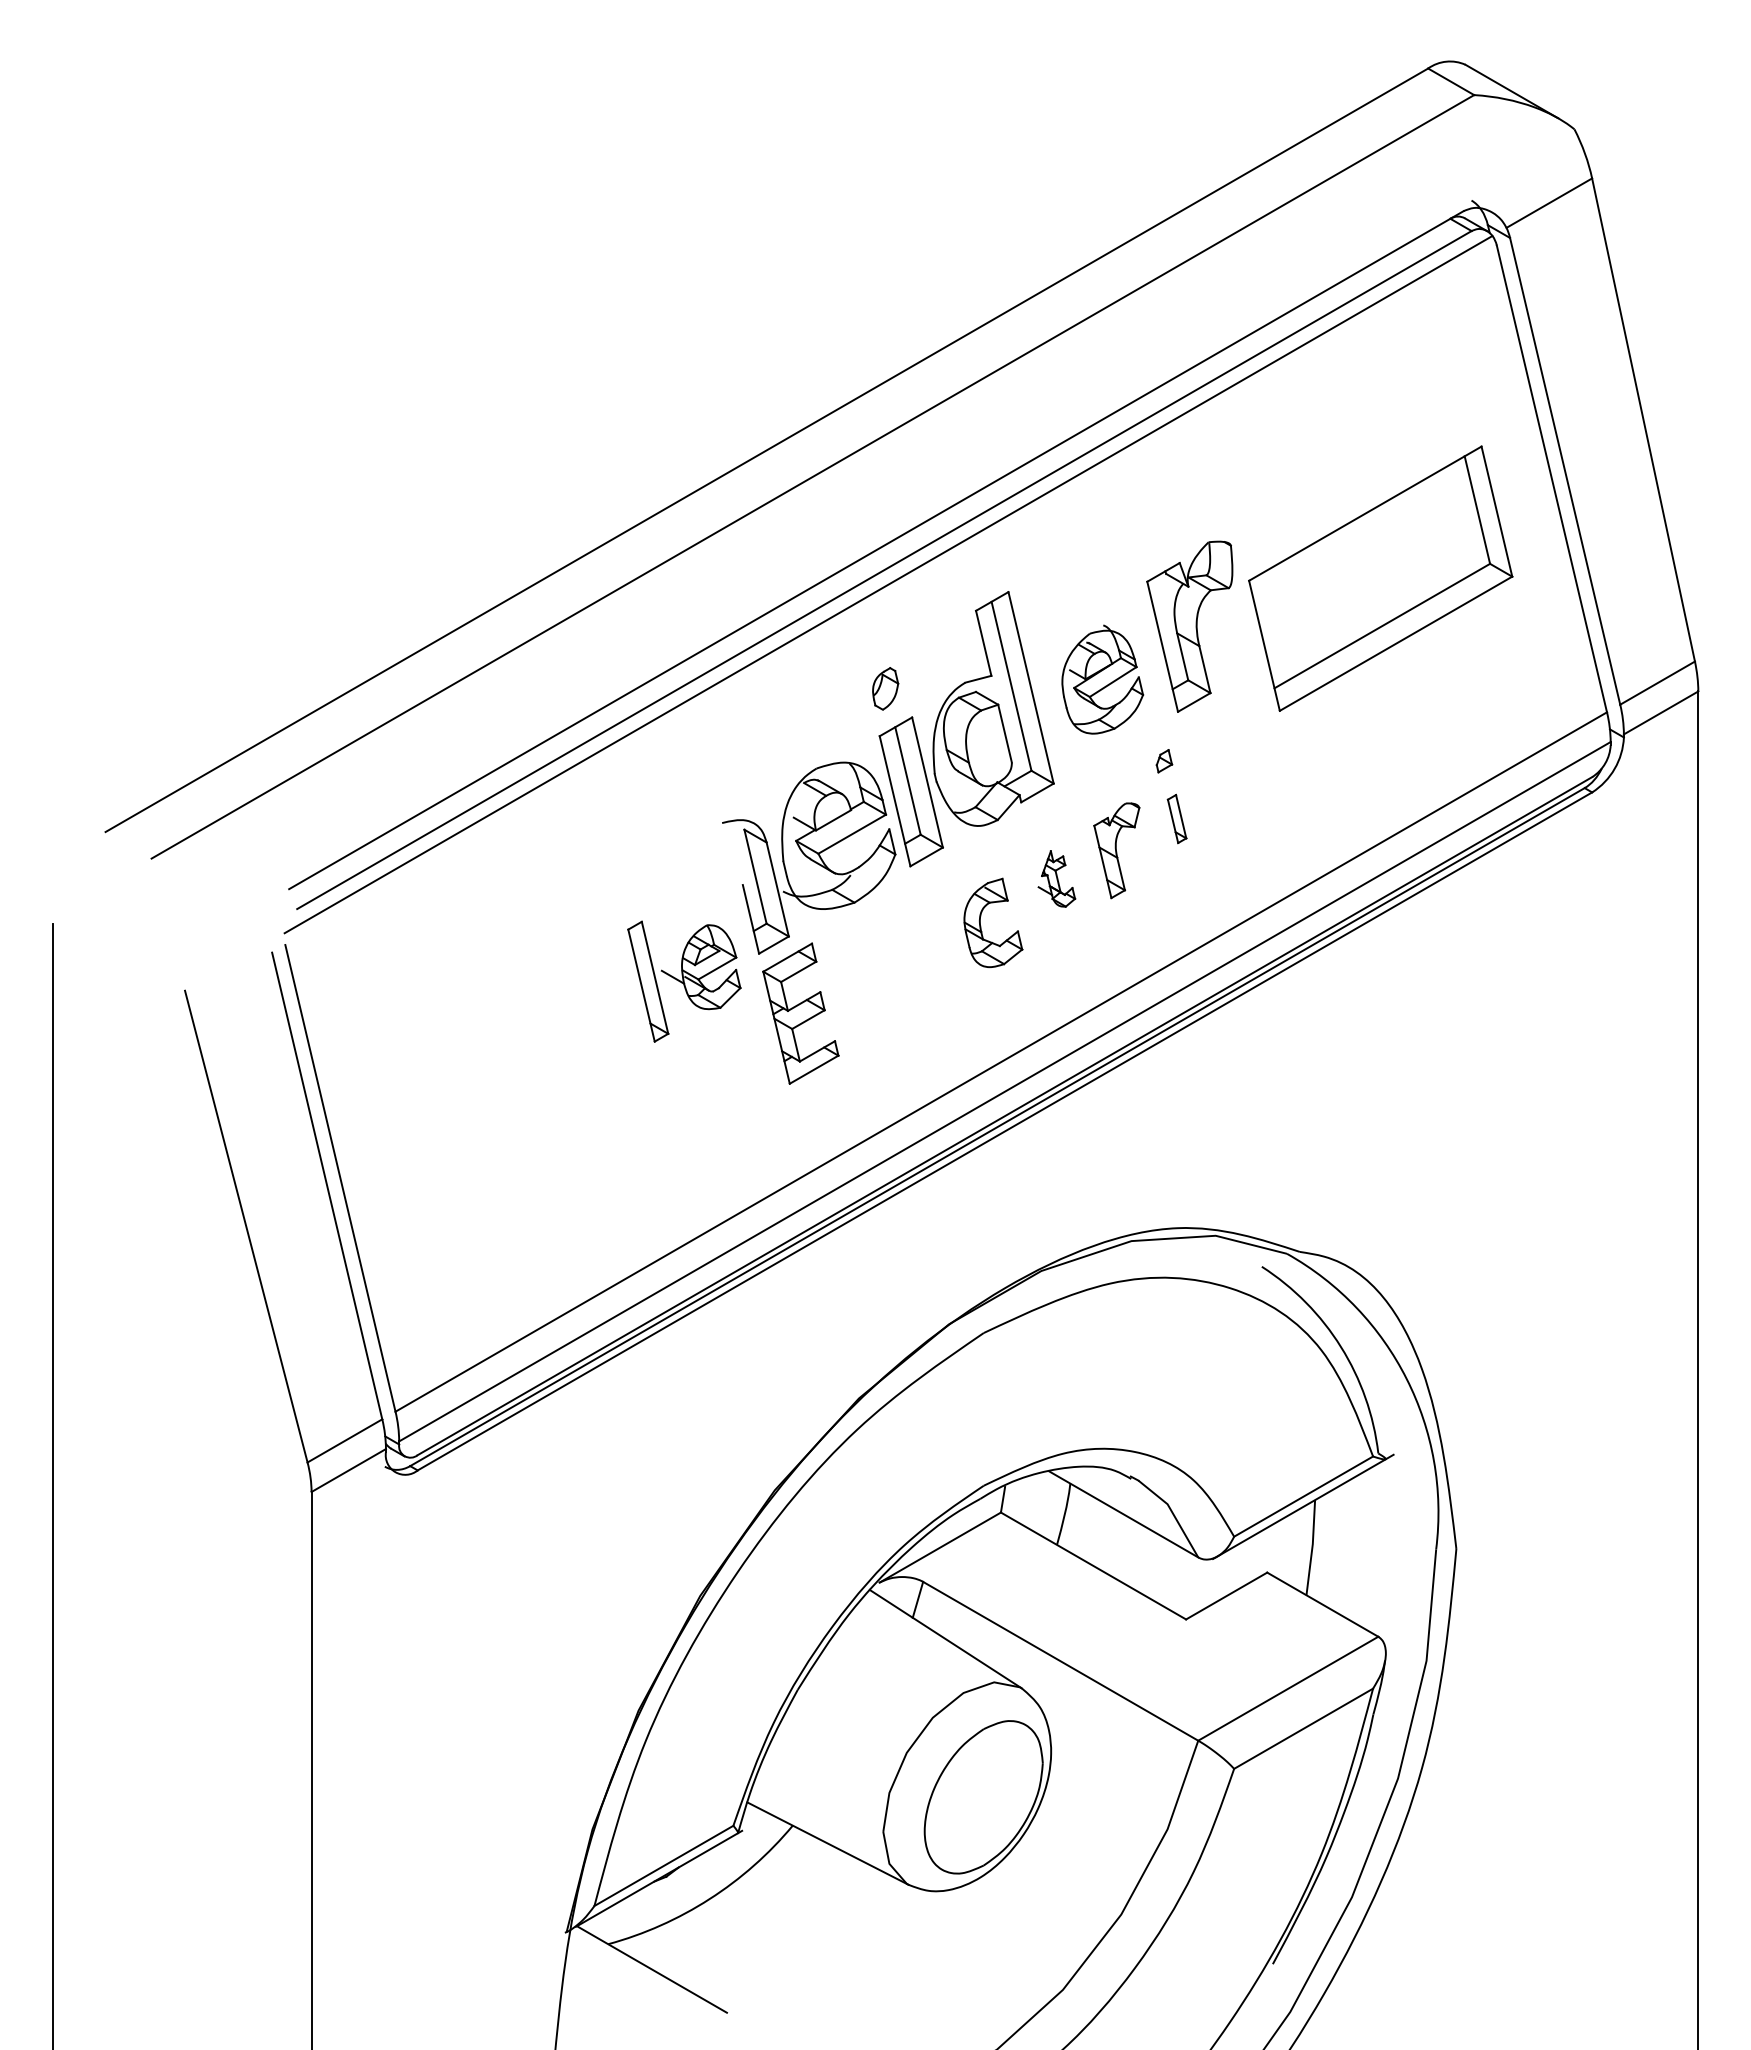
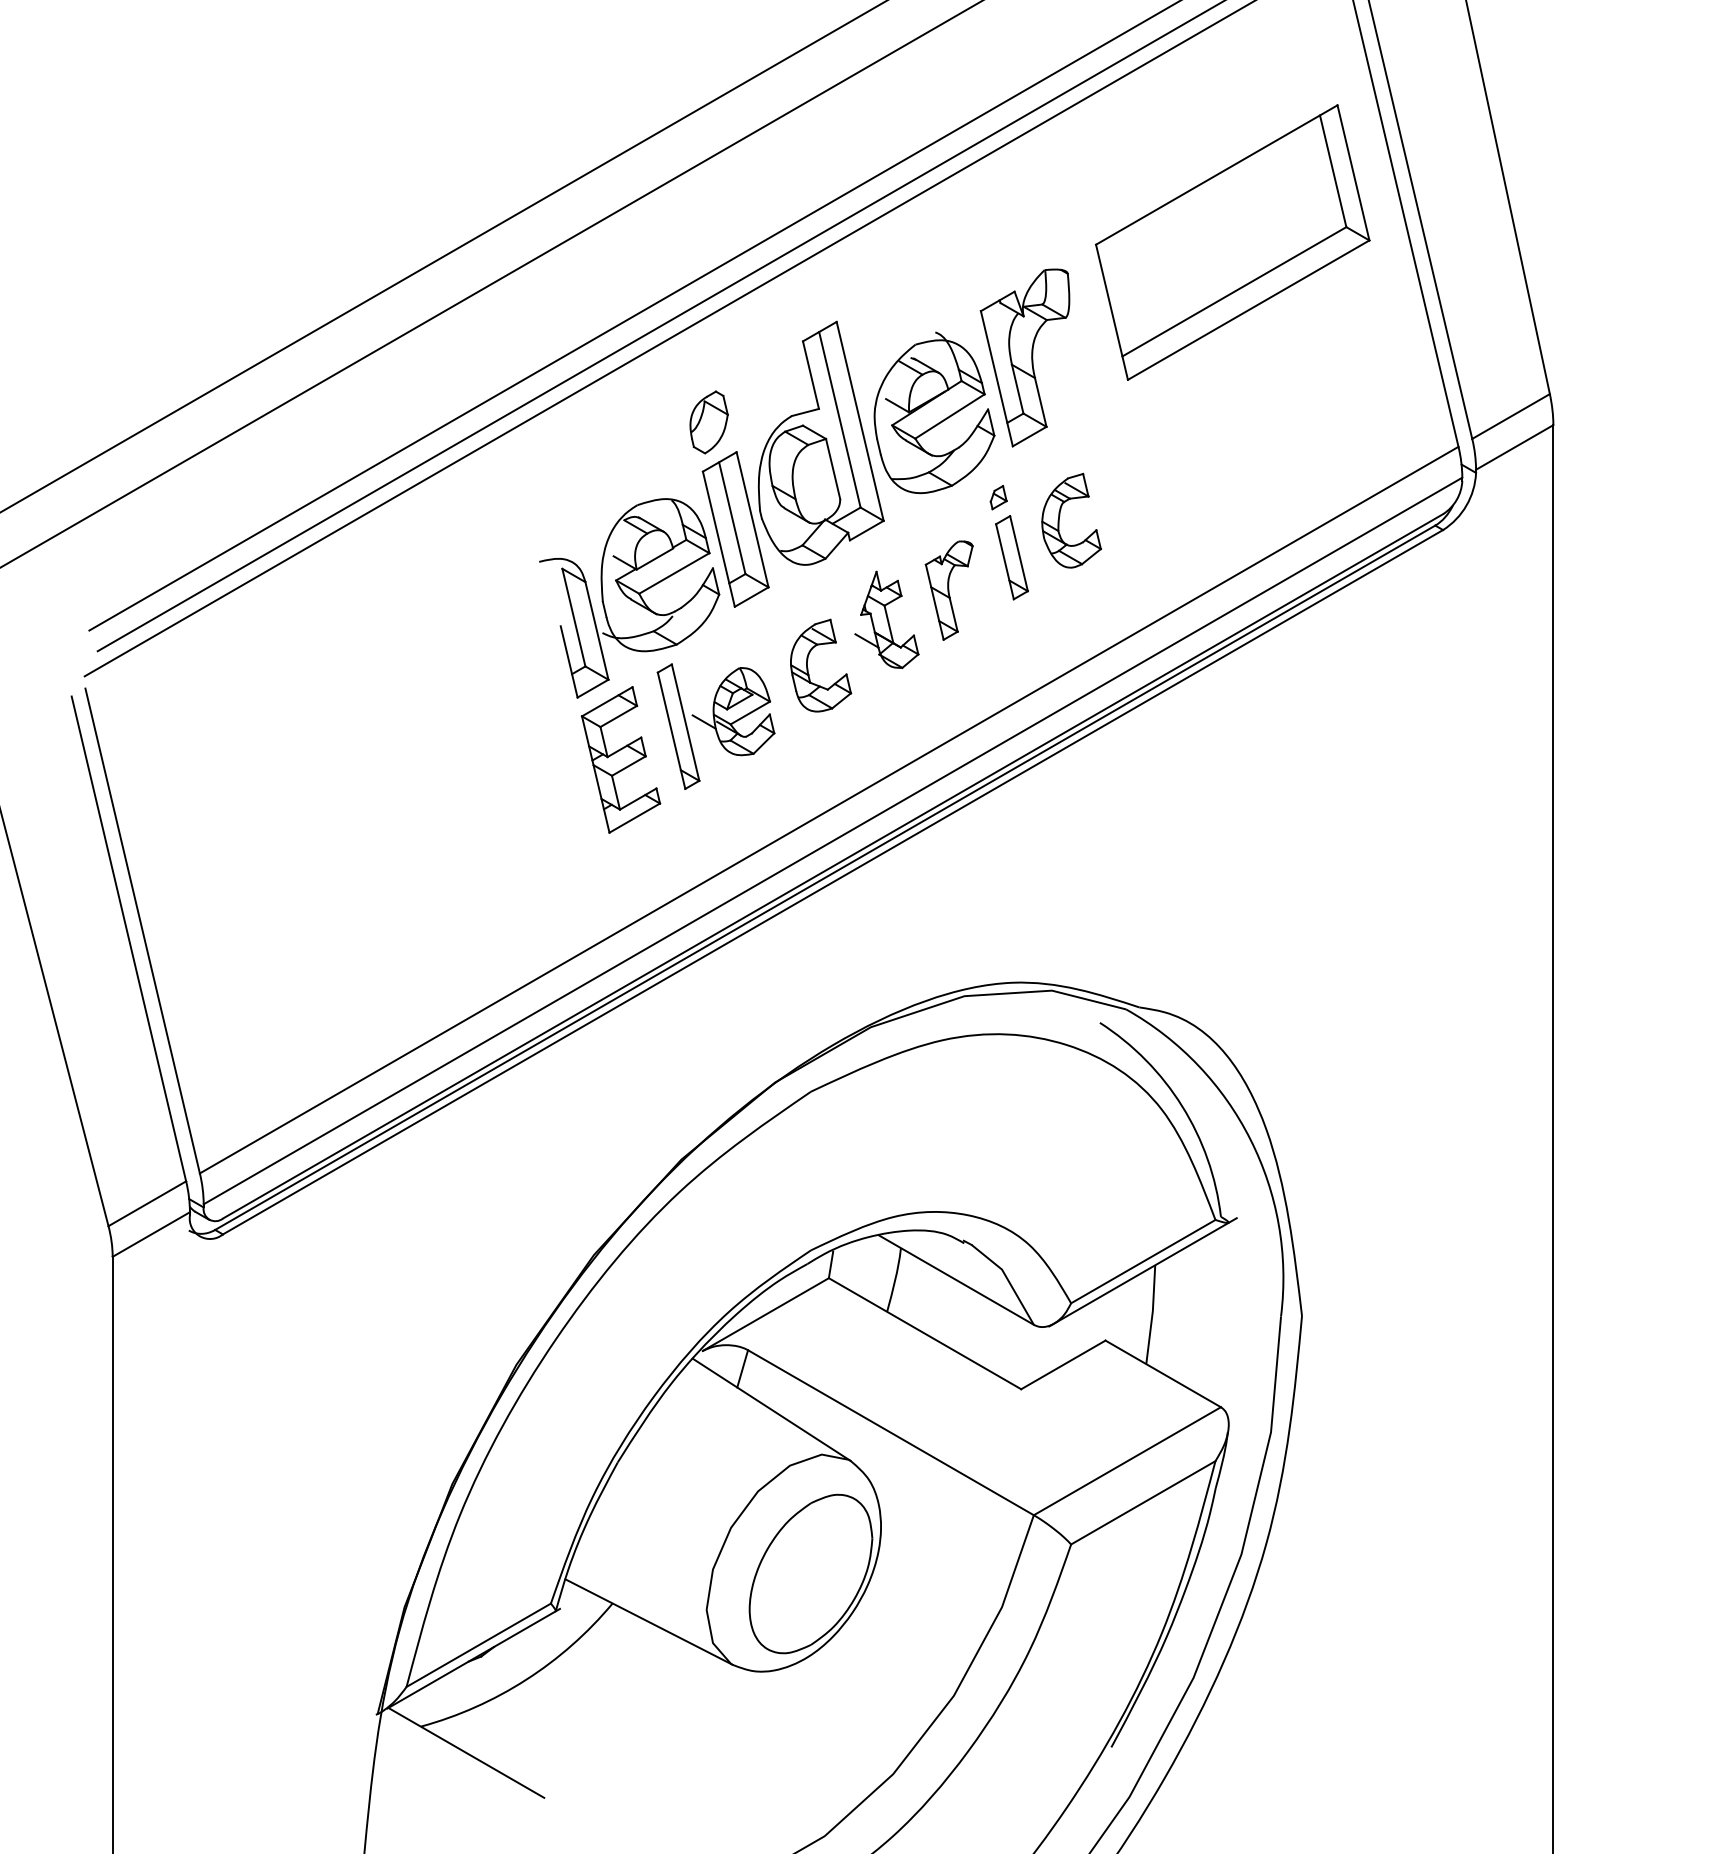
part: (1380, 578) -> (1232, 242), moved
part: (1102, 679) -> (934, 412), size x1.43
part: (885, 688) -> (708, 422), size x1.43
part: (1223, 783) -> (1060, 520), added
part: (1176, 818) -> (1011, 557), size x1.67
part: (1056, 878) -> (886, 619), size x1.67
part: (684, 981) -> (716, 726), moved

